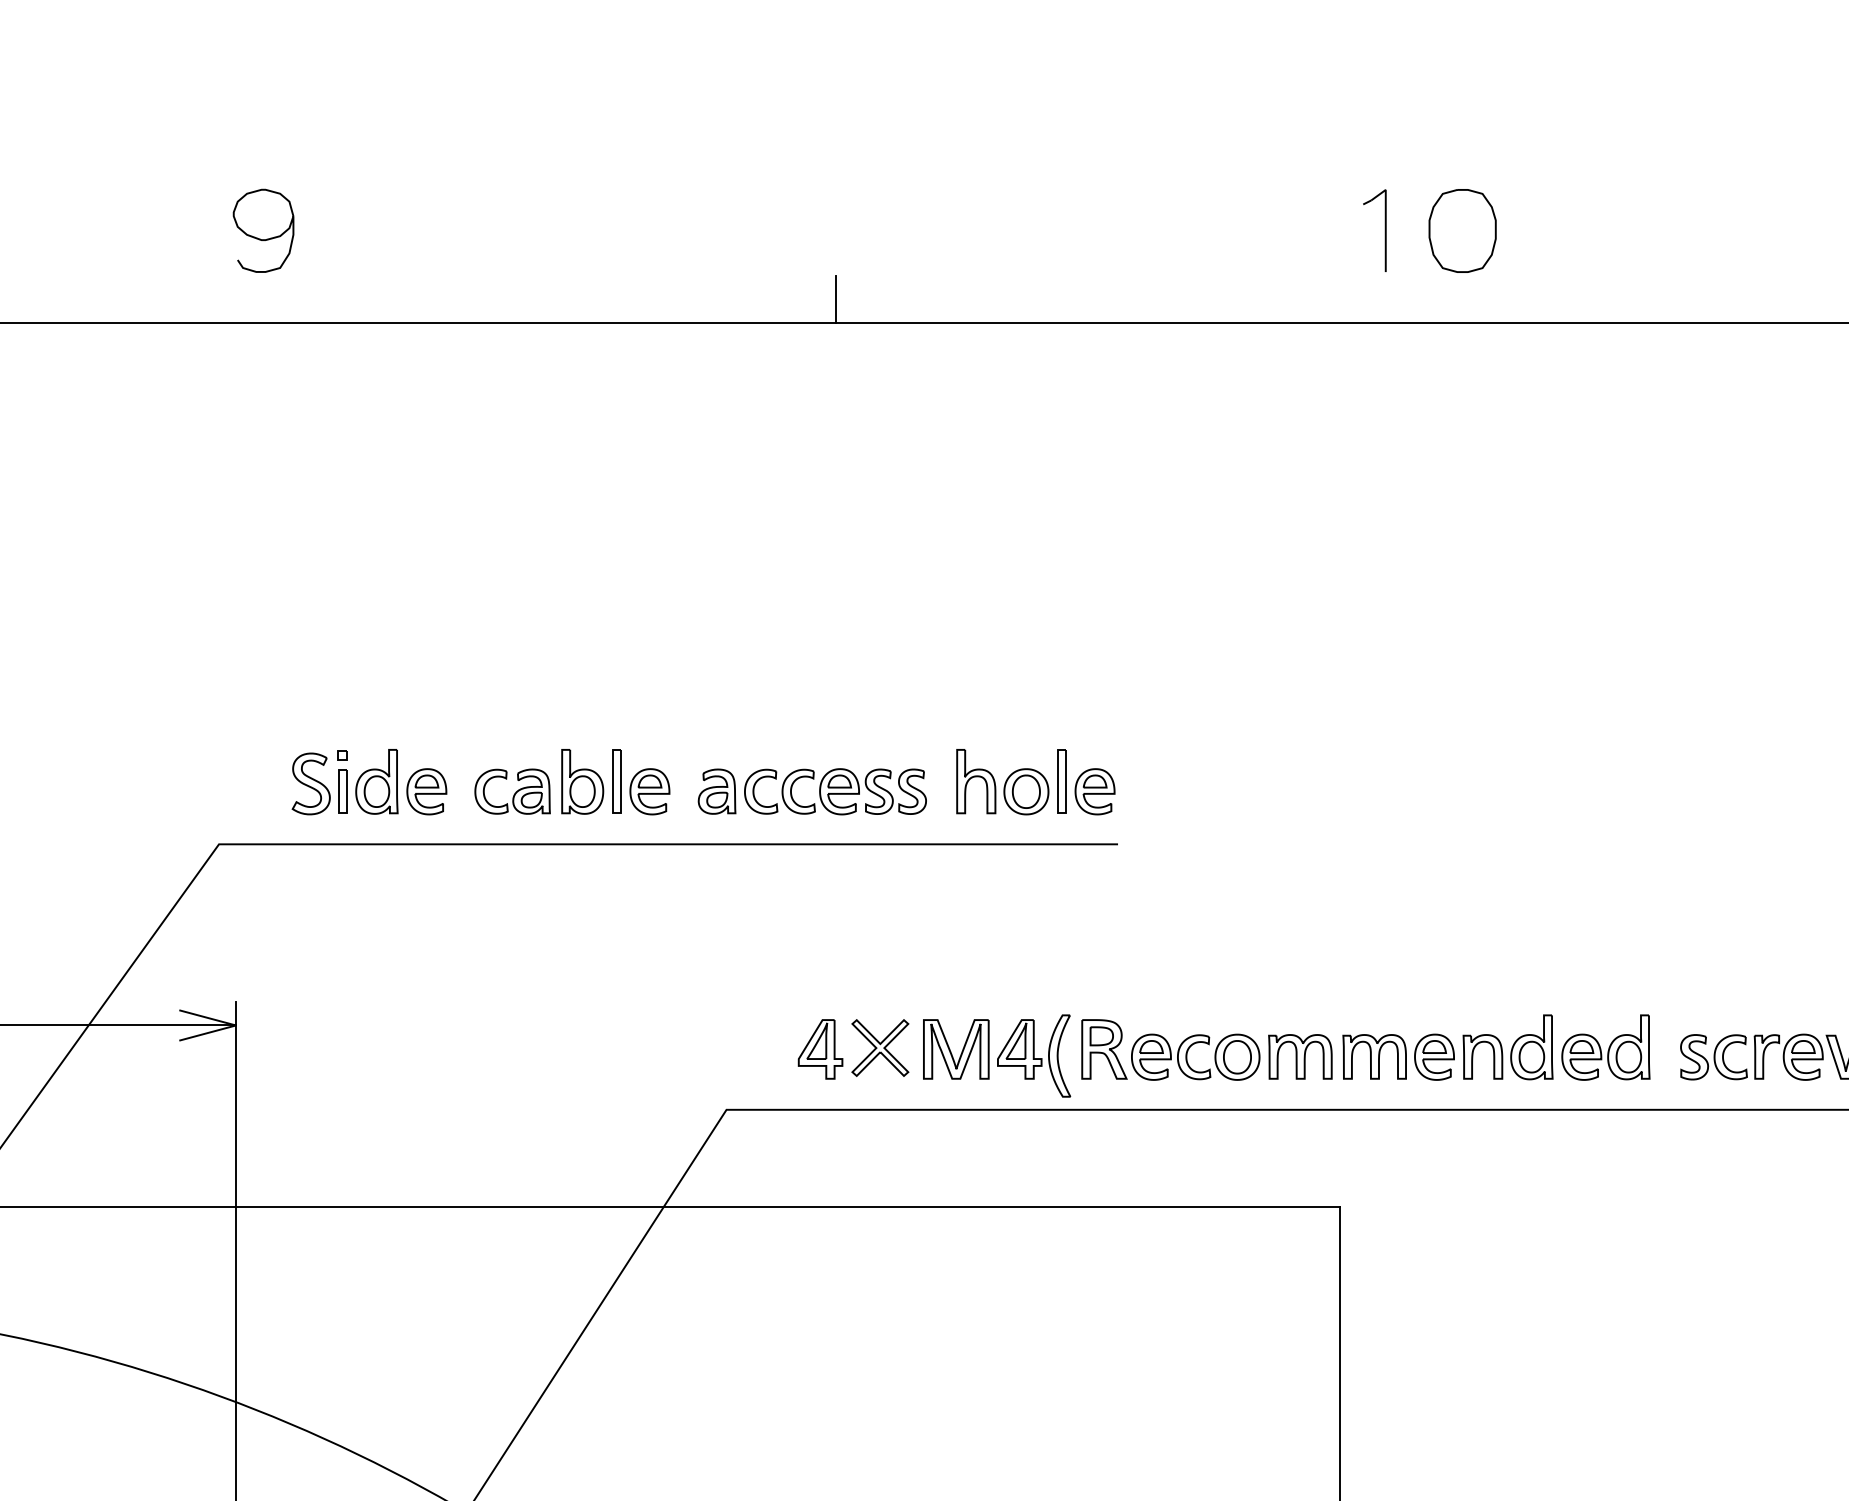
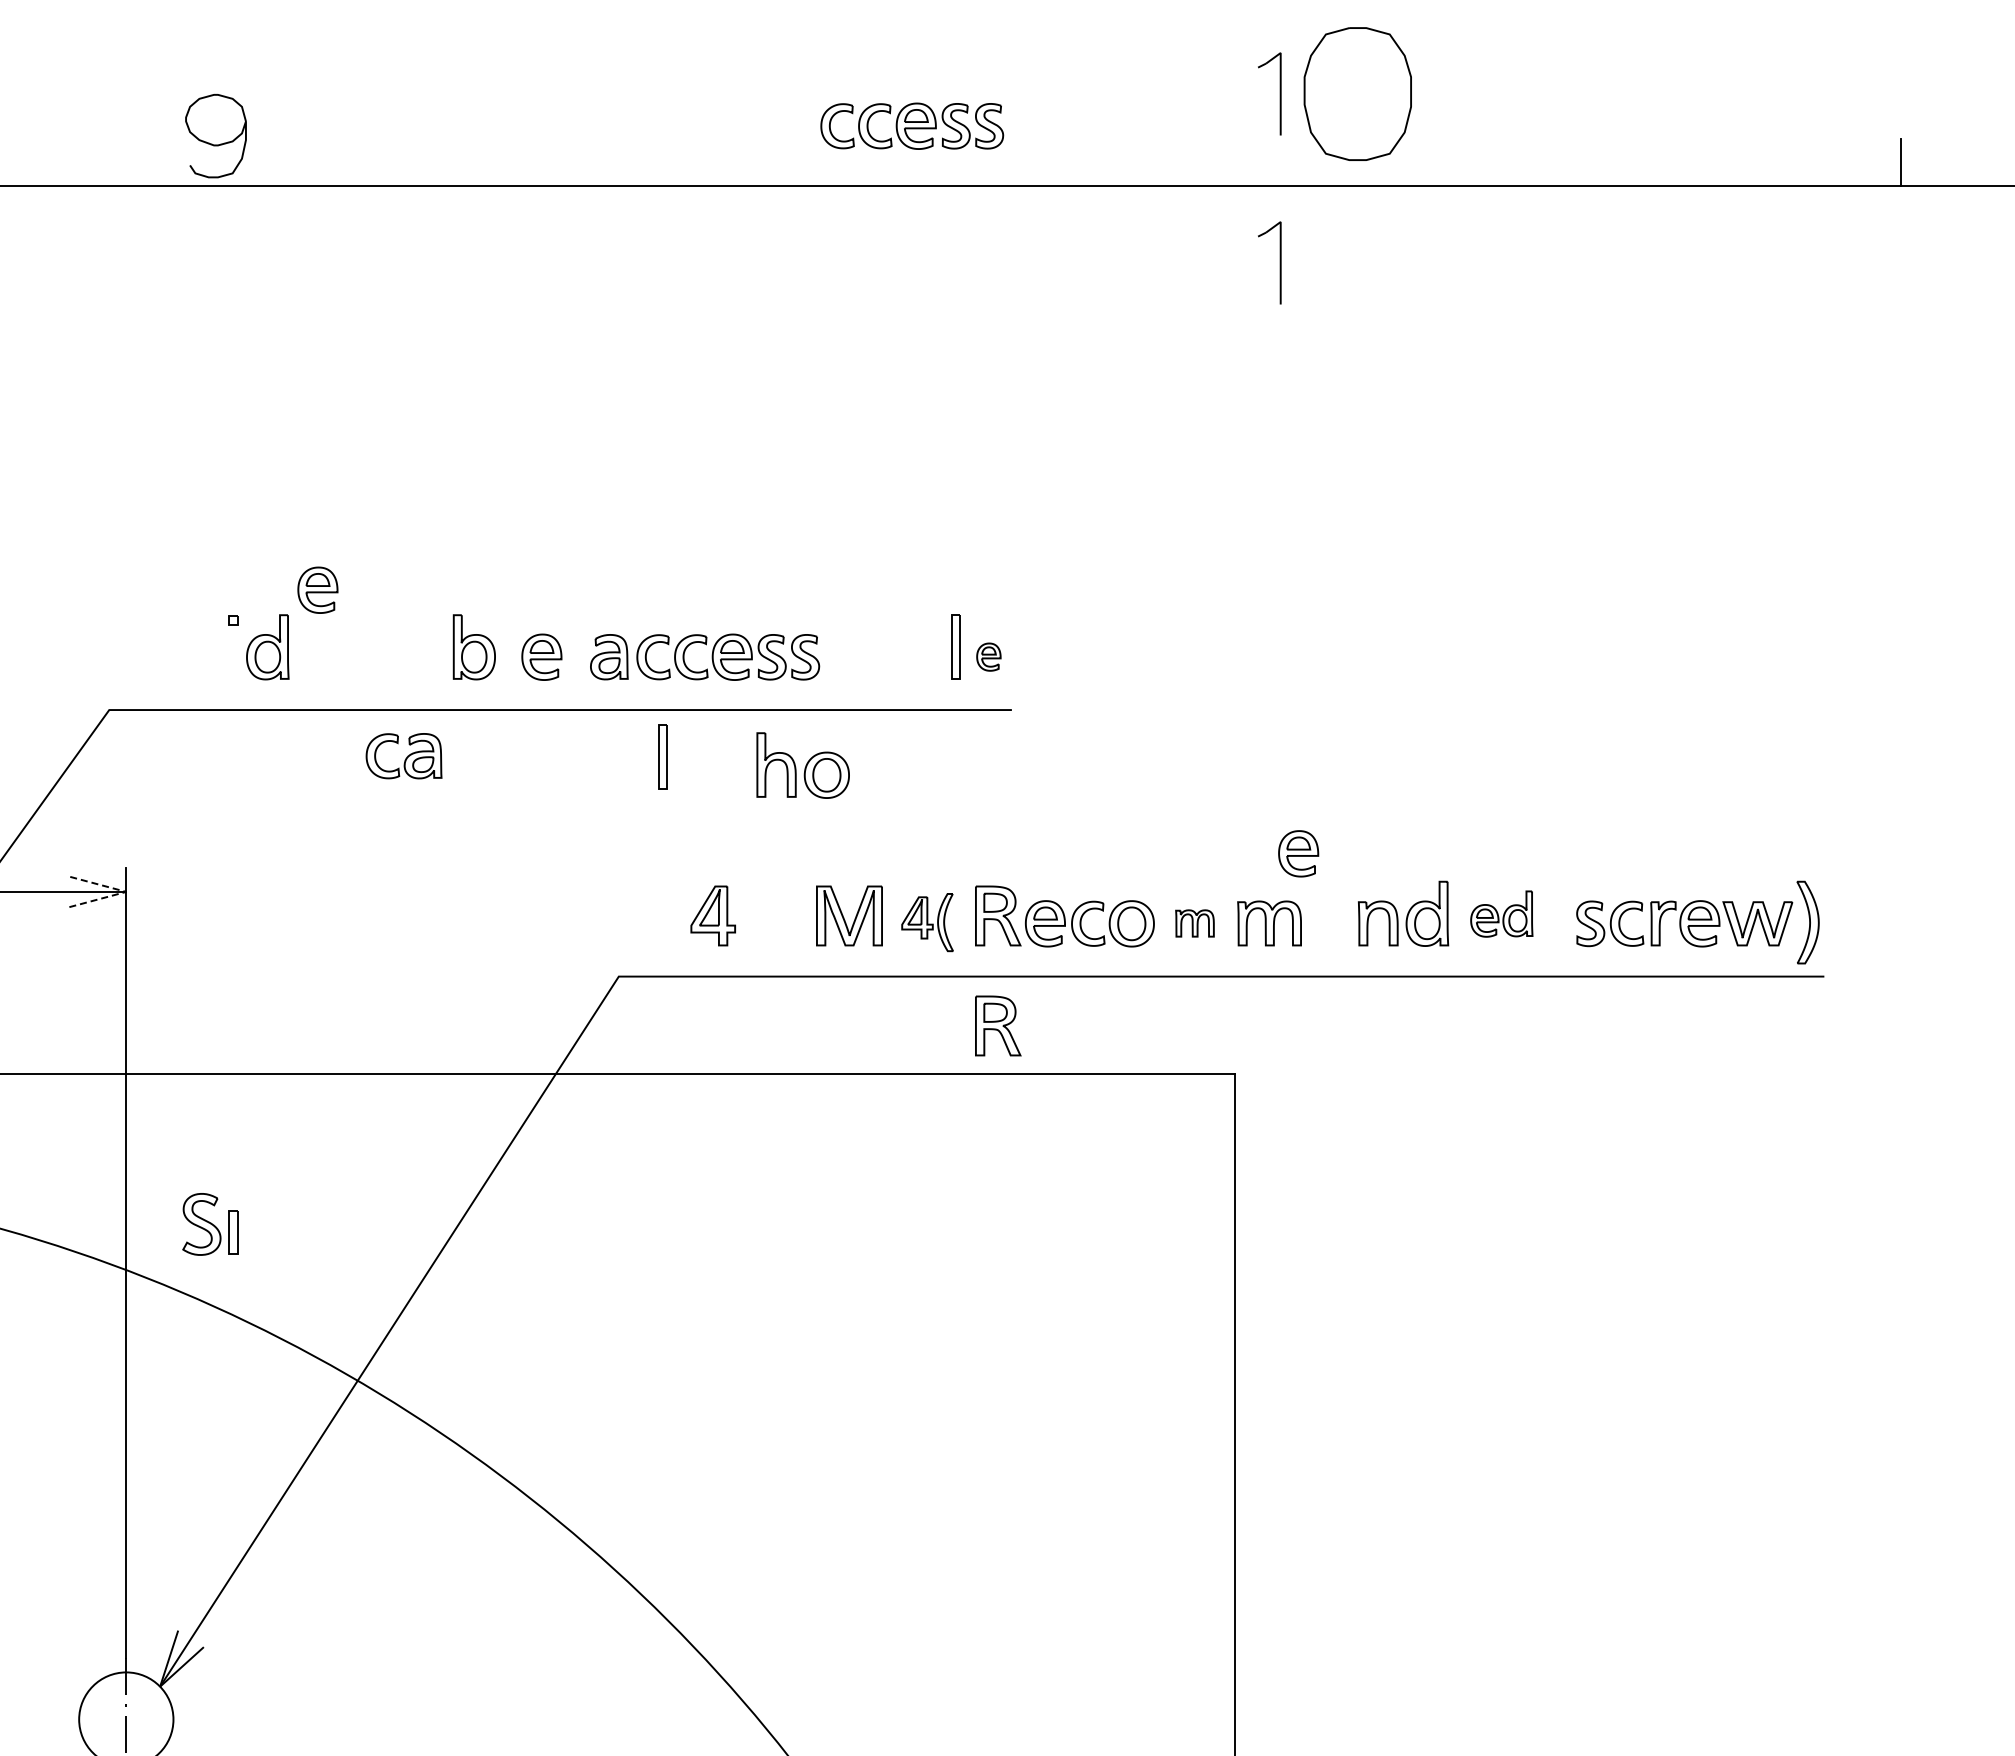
part: (1462, 231) -> (1357, 94), size x1.6
curve: (260, 238) -> (212, 143), moved
part: (1019, 262) -> (912, 125), added
line: (835, 298) -> (728, 162), removed
part: (1384, 398) -> (1279, 262), added
part: (616, 781) -> (662, 756), moved
part: (1002, 782) -> (802, 765), moved
part: (319, 784) -> (210, 1224), moved
part: (426, 791) -> (317, 589), moved
part: (1094, 791) -> (988, 656), size x0.6
part: (512, 792) -> (403, 756), moved
line: (236, 1025) -> (126, 891), solid -> dashed
part: (1605, 1046) -> (1501, 913), size x0.7
part: (880, 1047) -> (773, 914), removed
part: (1033, 1055) -> (927, 922), size x0.7
part: (1299, 1056) -> (1194, 923), size x0.6
part: (1434, 1056) -> (1298, 853), moved
part: (1104, 1158) -> (998, 1025), added

